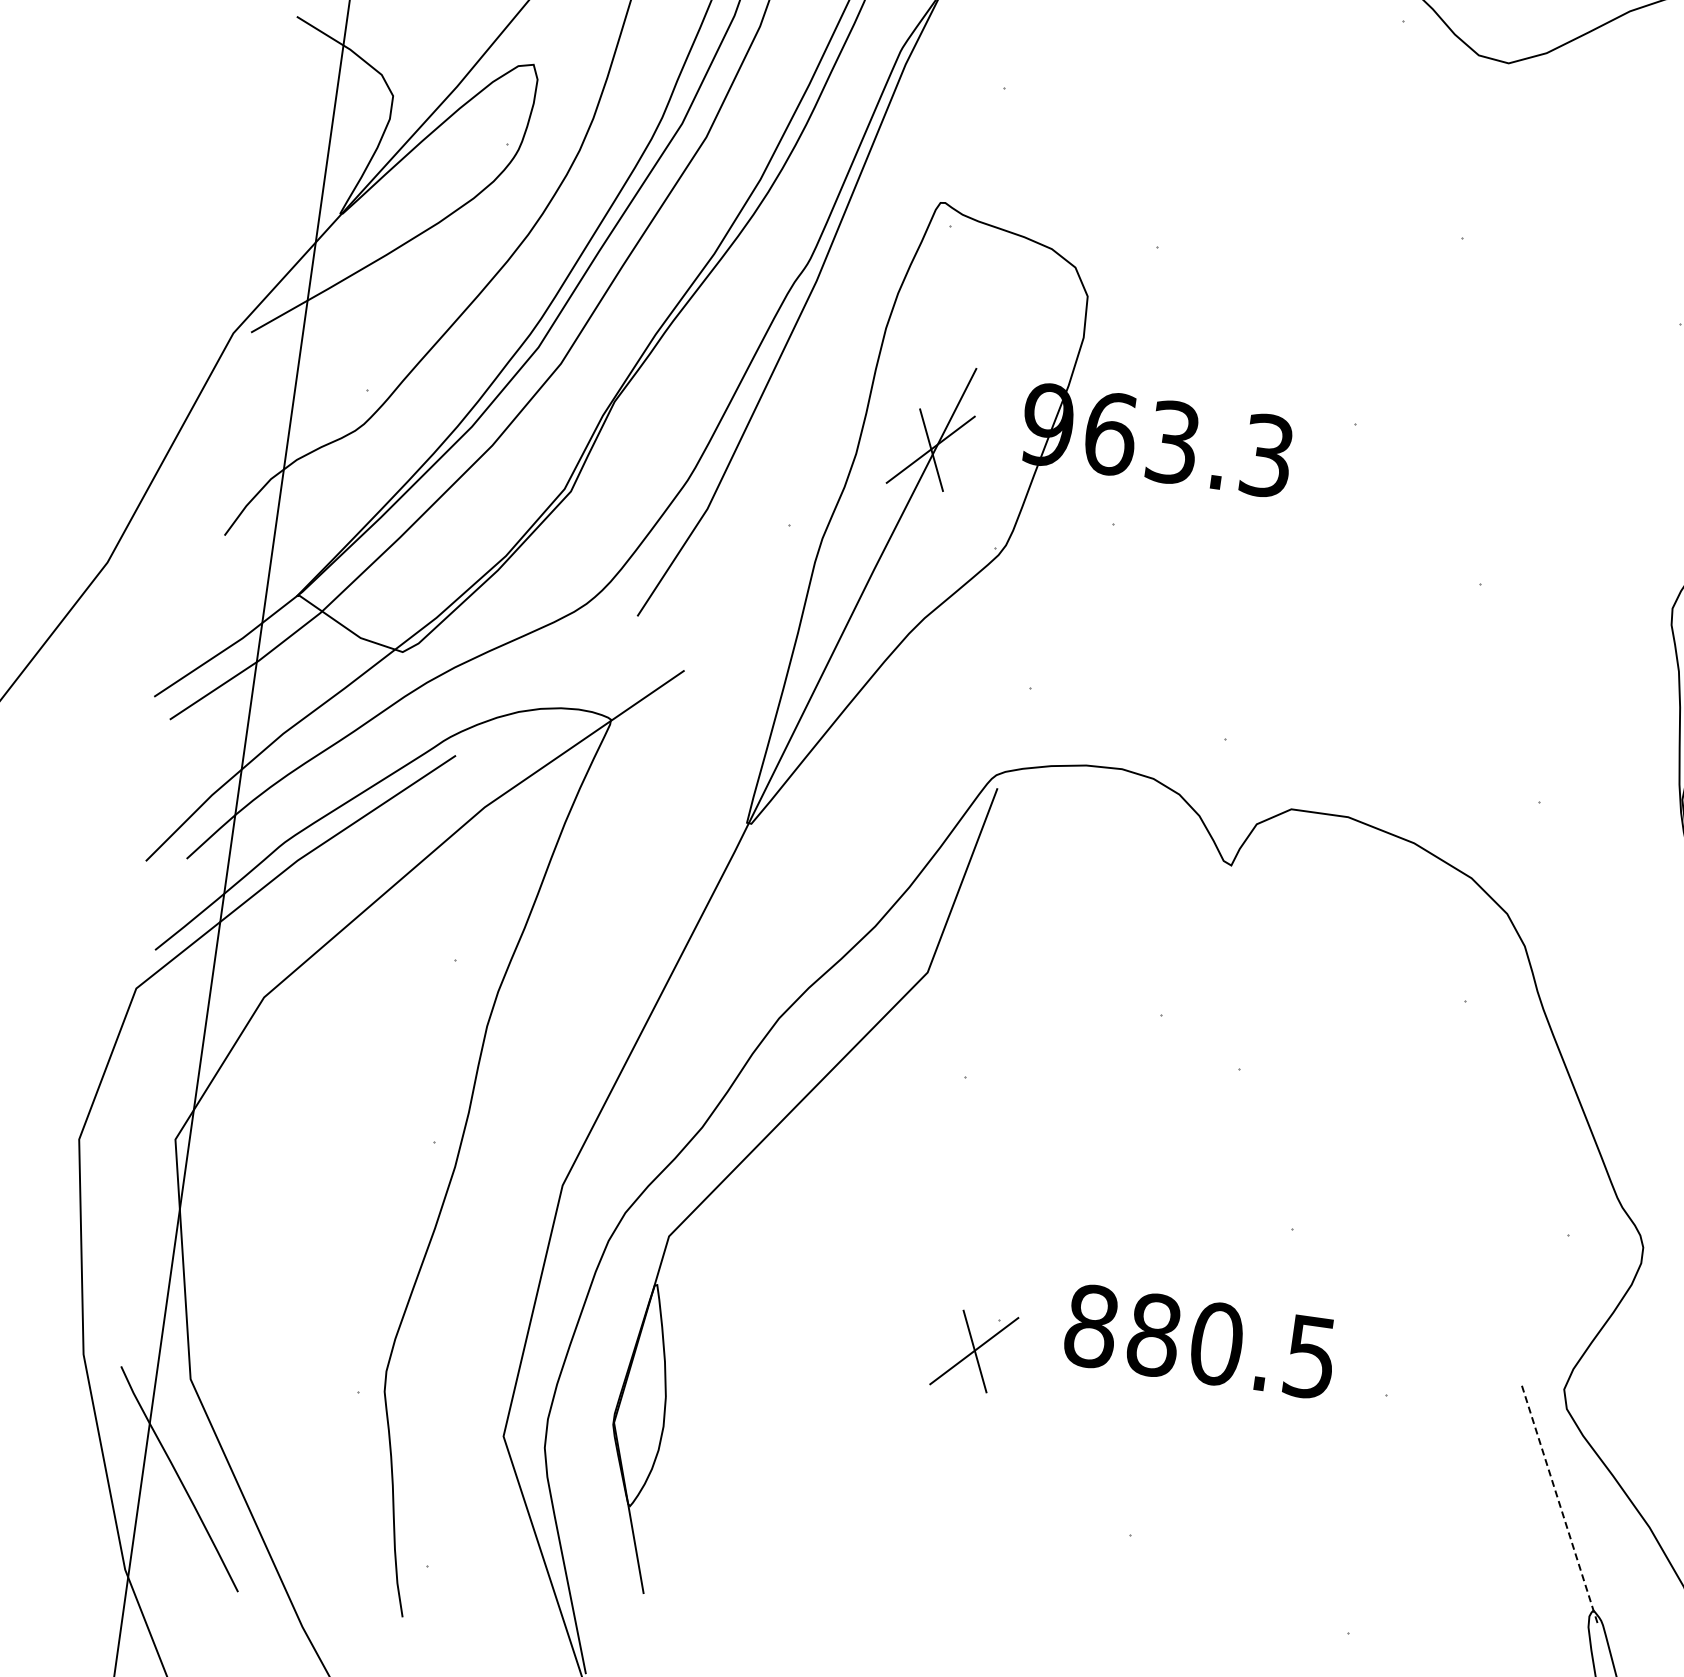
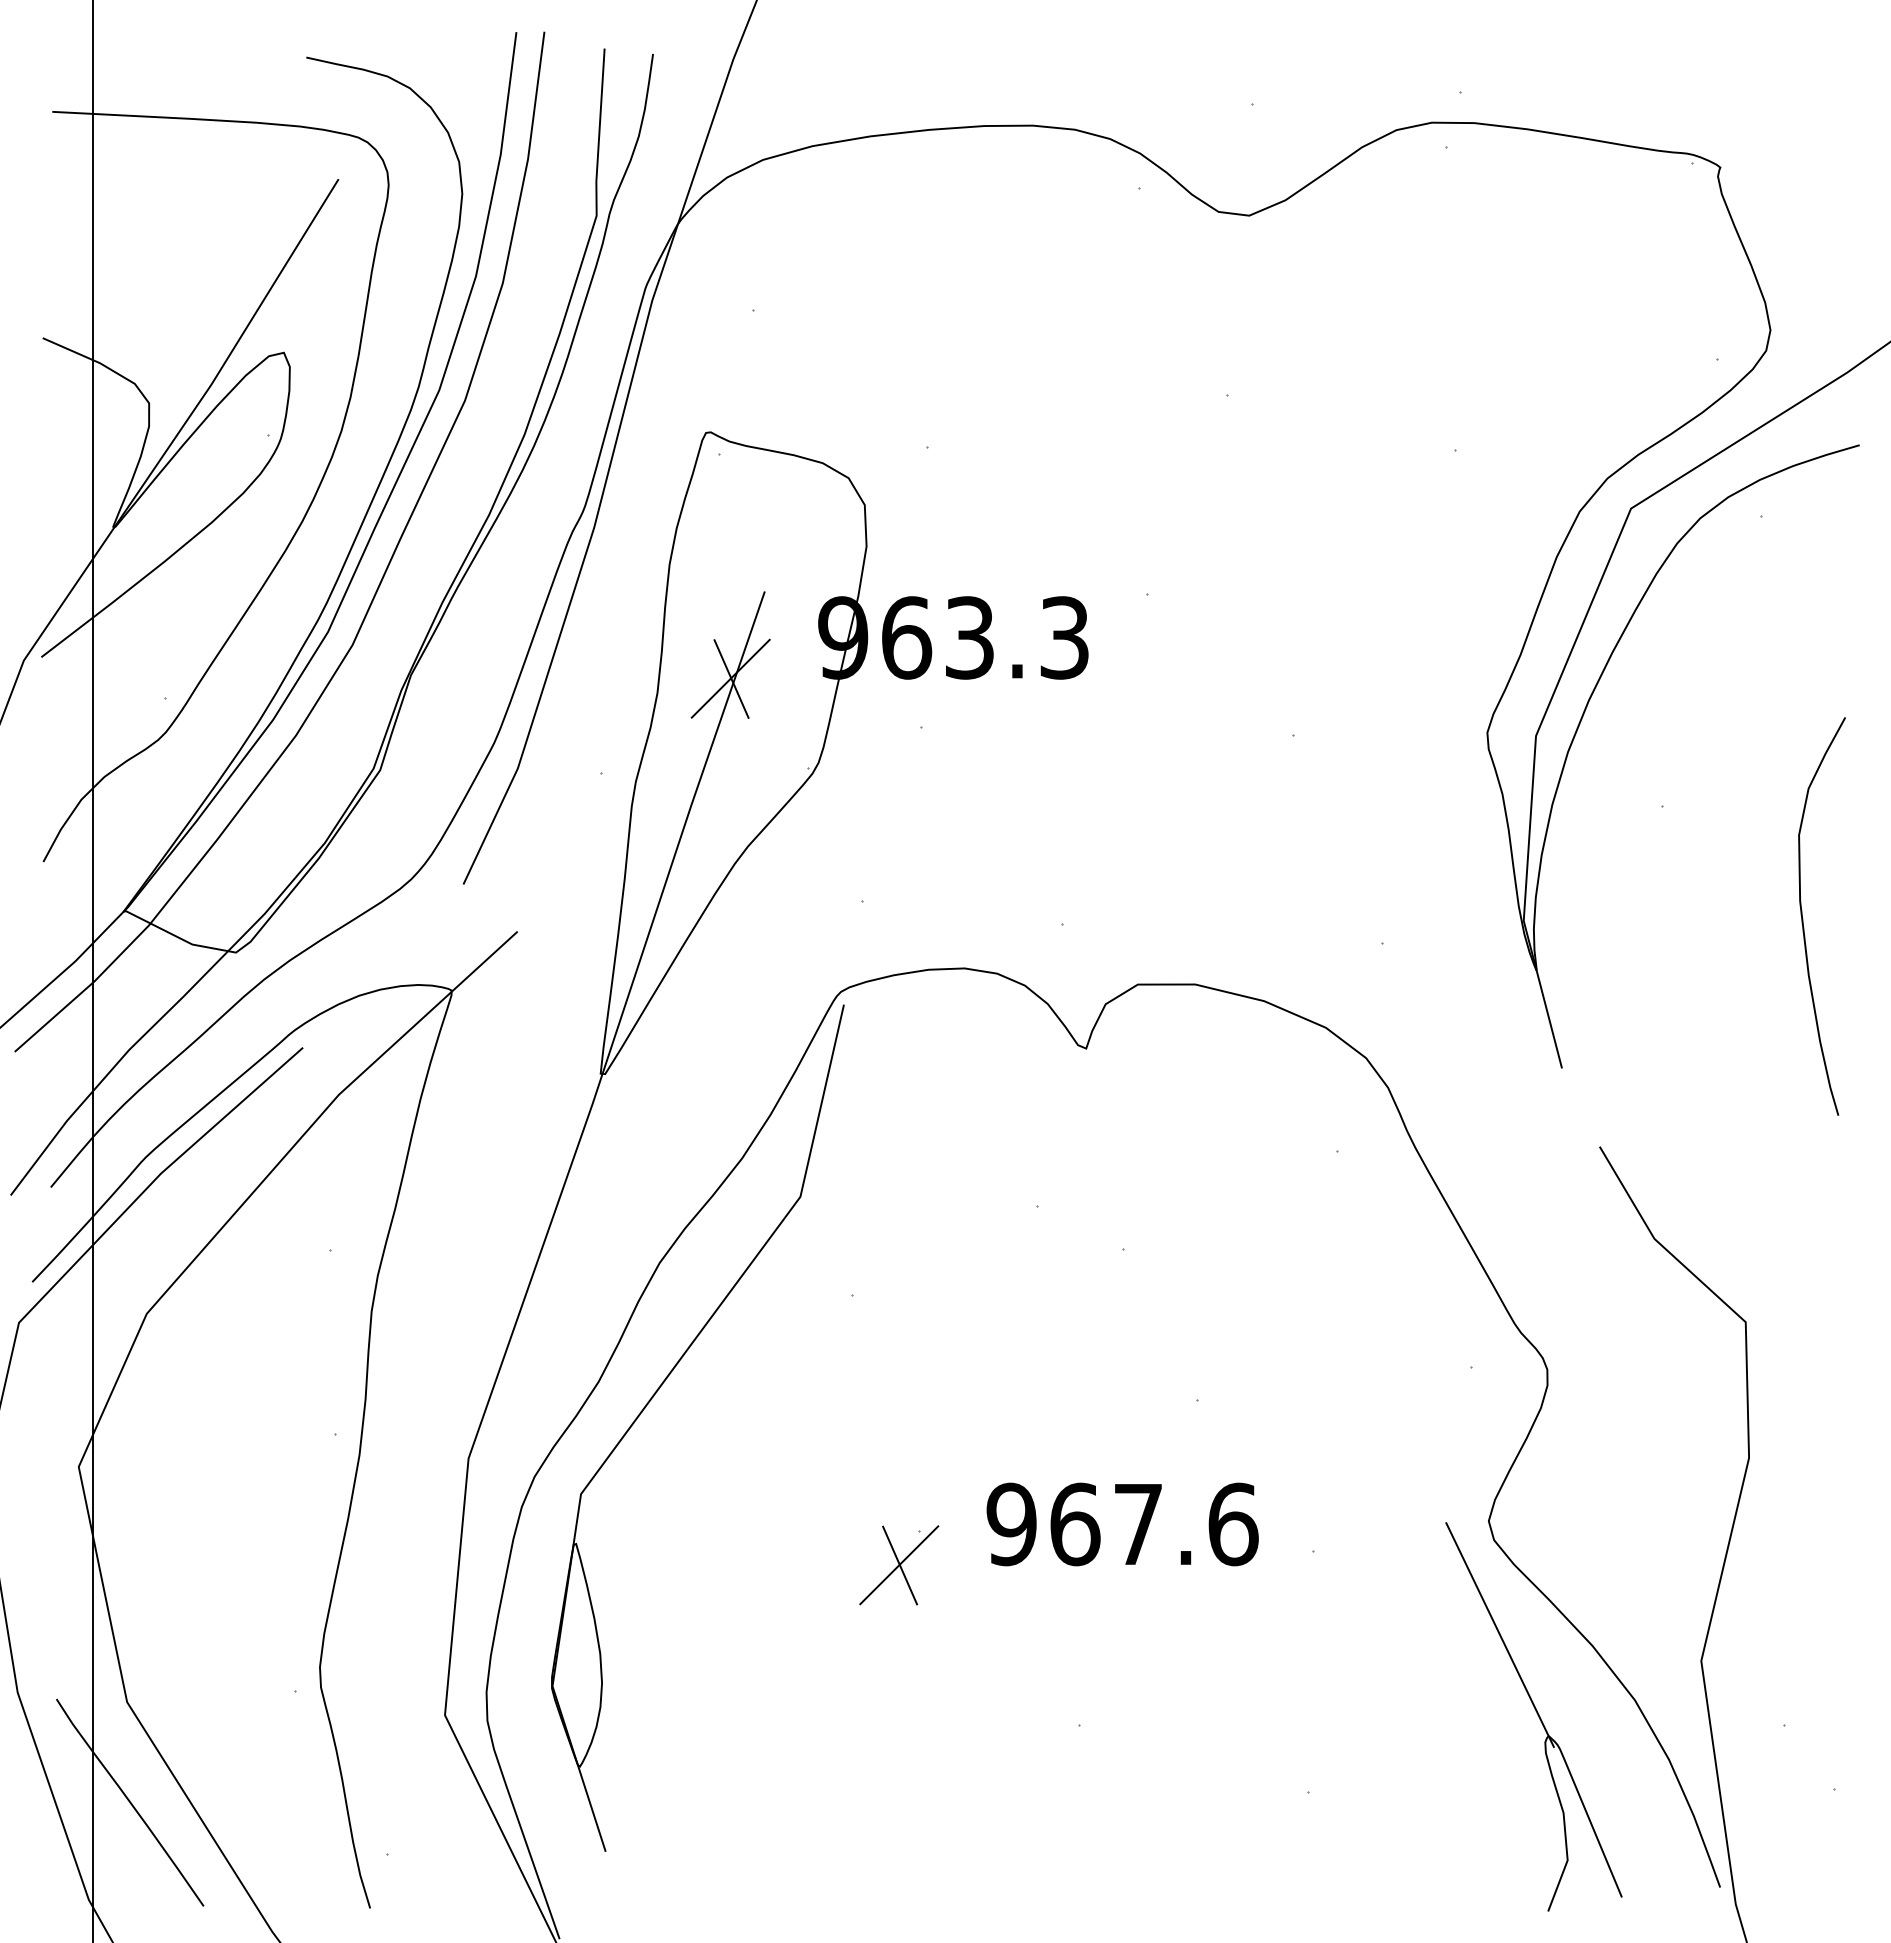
text: (1201, 1341) -> (1122, 1524), 880.5 -> 967.6
line: (1559, 1503) -> (1499, 1634), dashed -> solid

